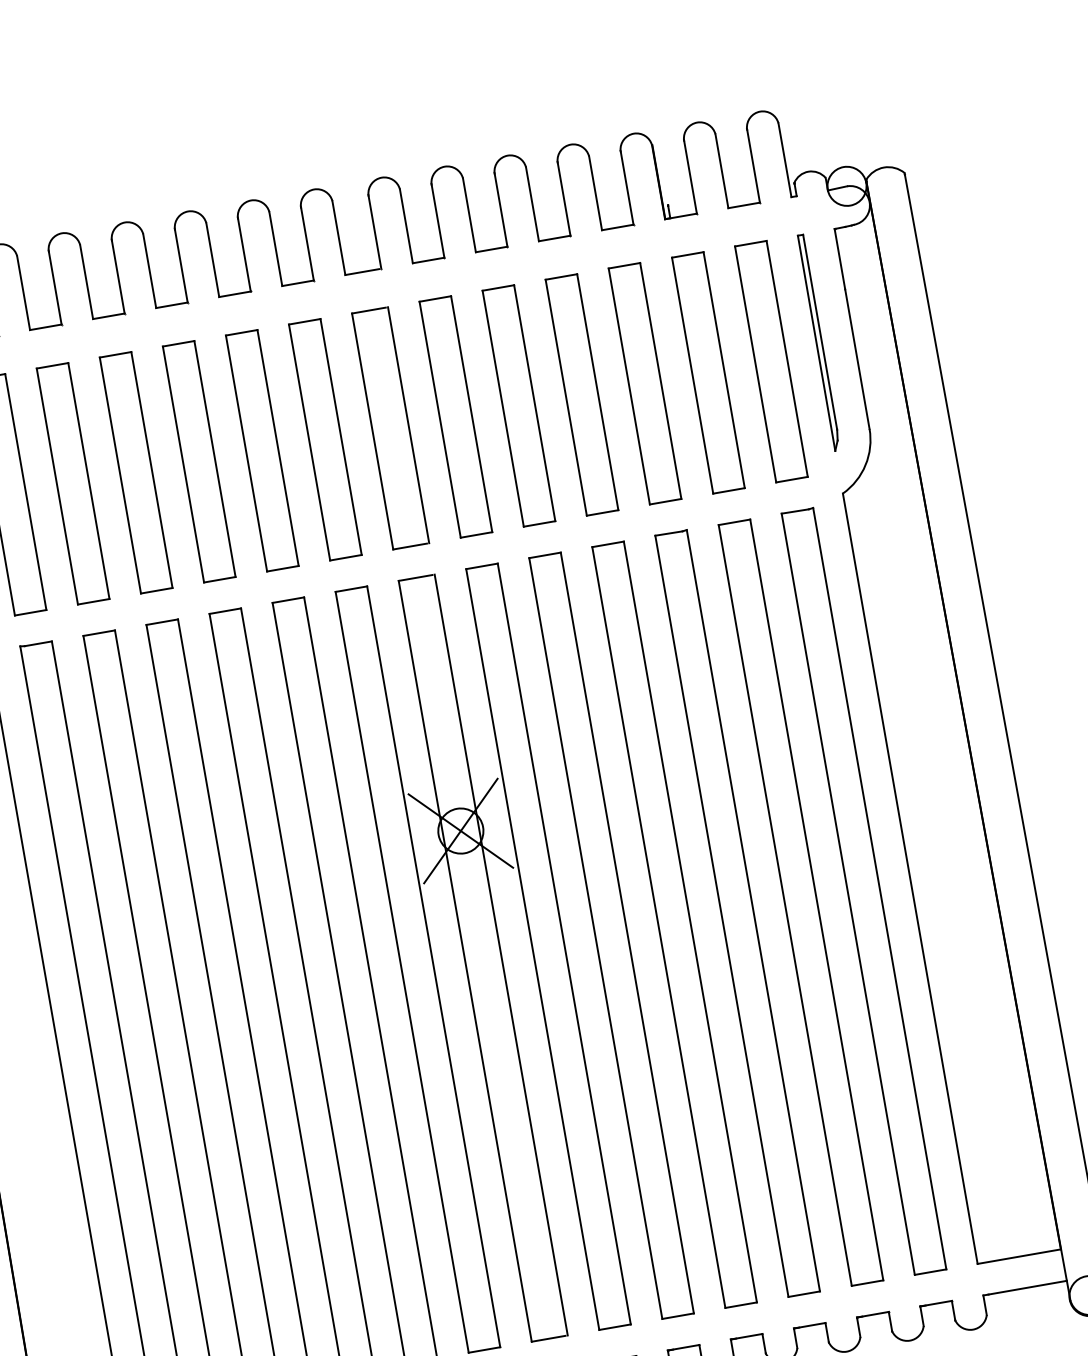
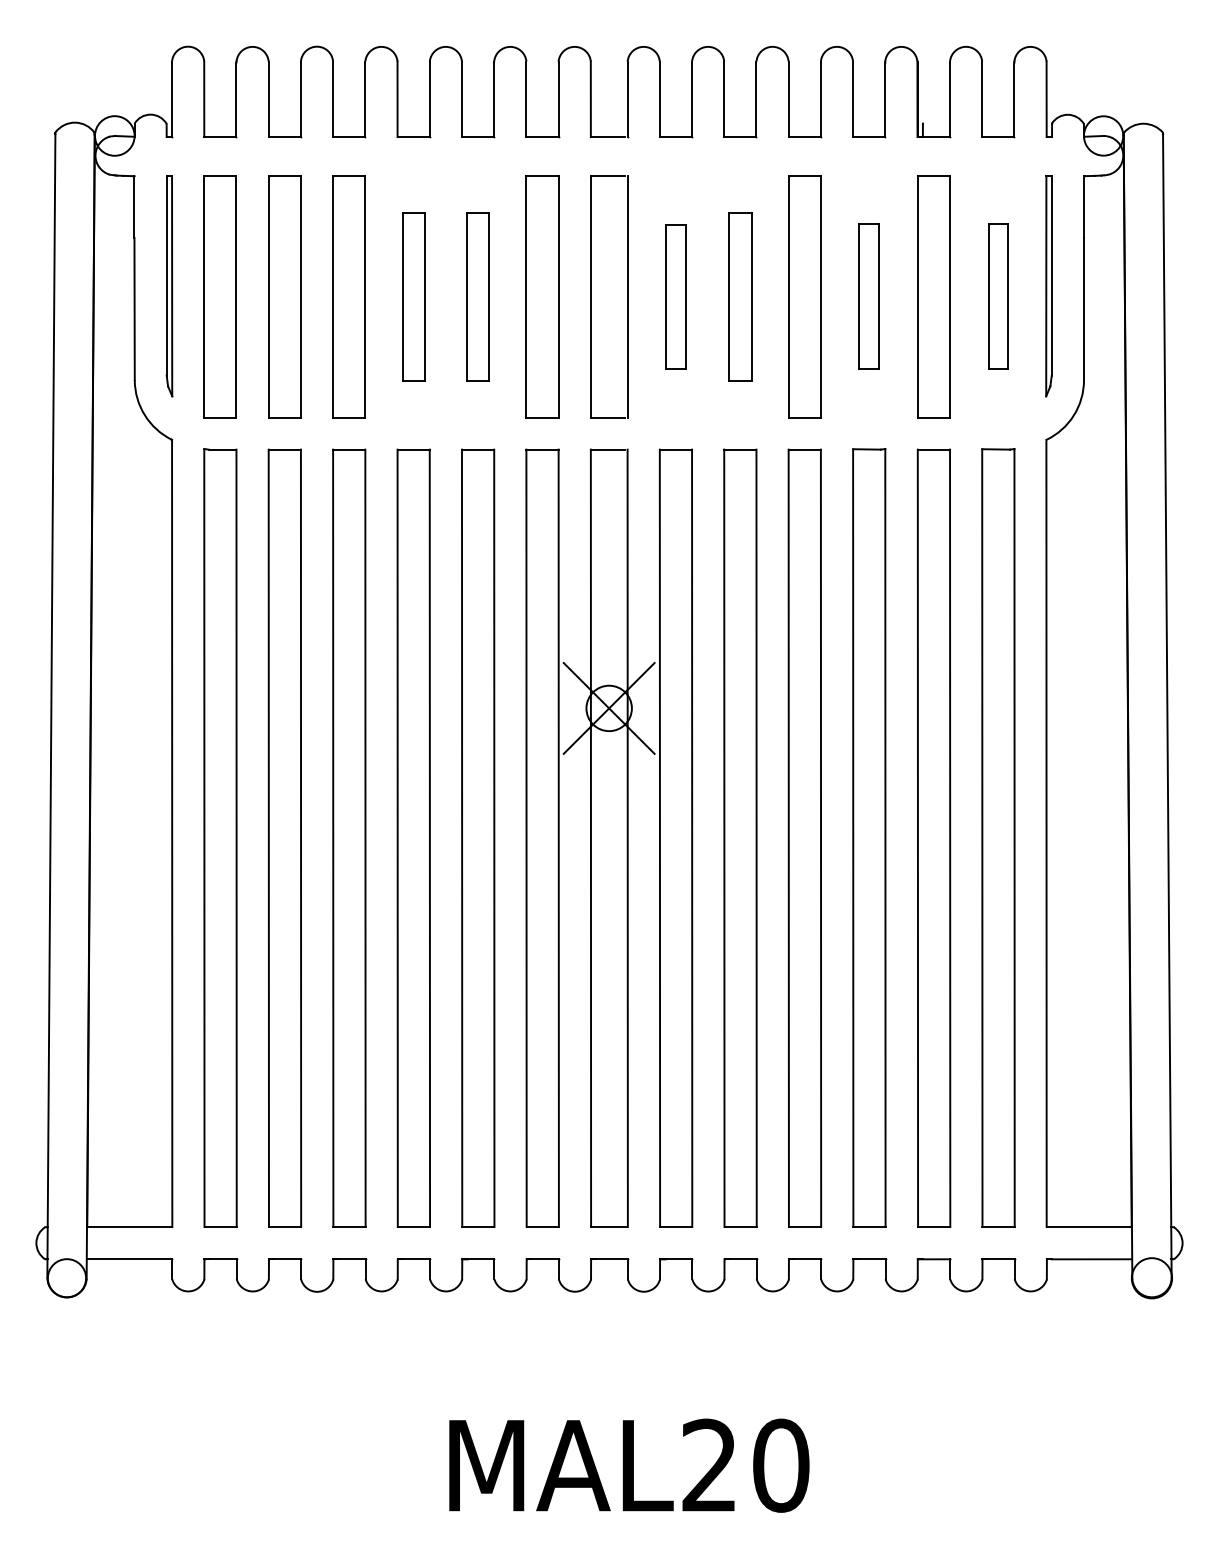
part: (770, 361) -> (997, 296), size x0.6
part: (644, 383) -> (868, 296), size x0.6
part: (518, 405) -> (739, 296), size x0.7
part: (455, 416) -> (675, 296), size x0.6
part: (261, 450) -> (477, 296), size x0.7
part: (198, 461) -> (413, 296), size x0.7

